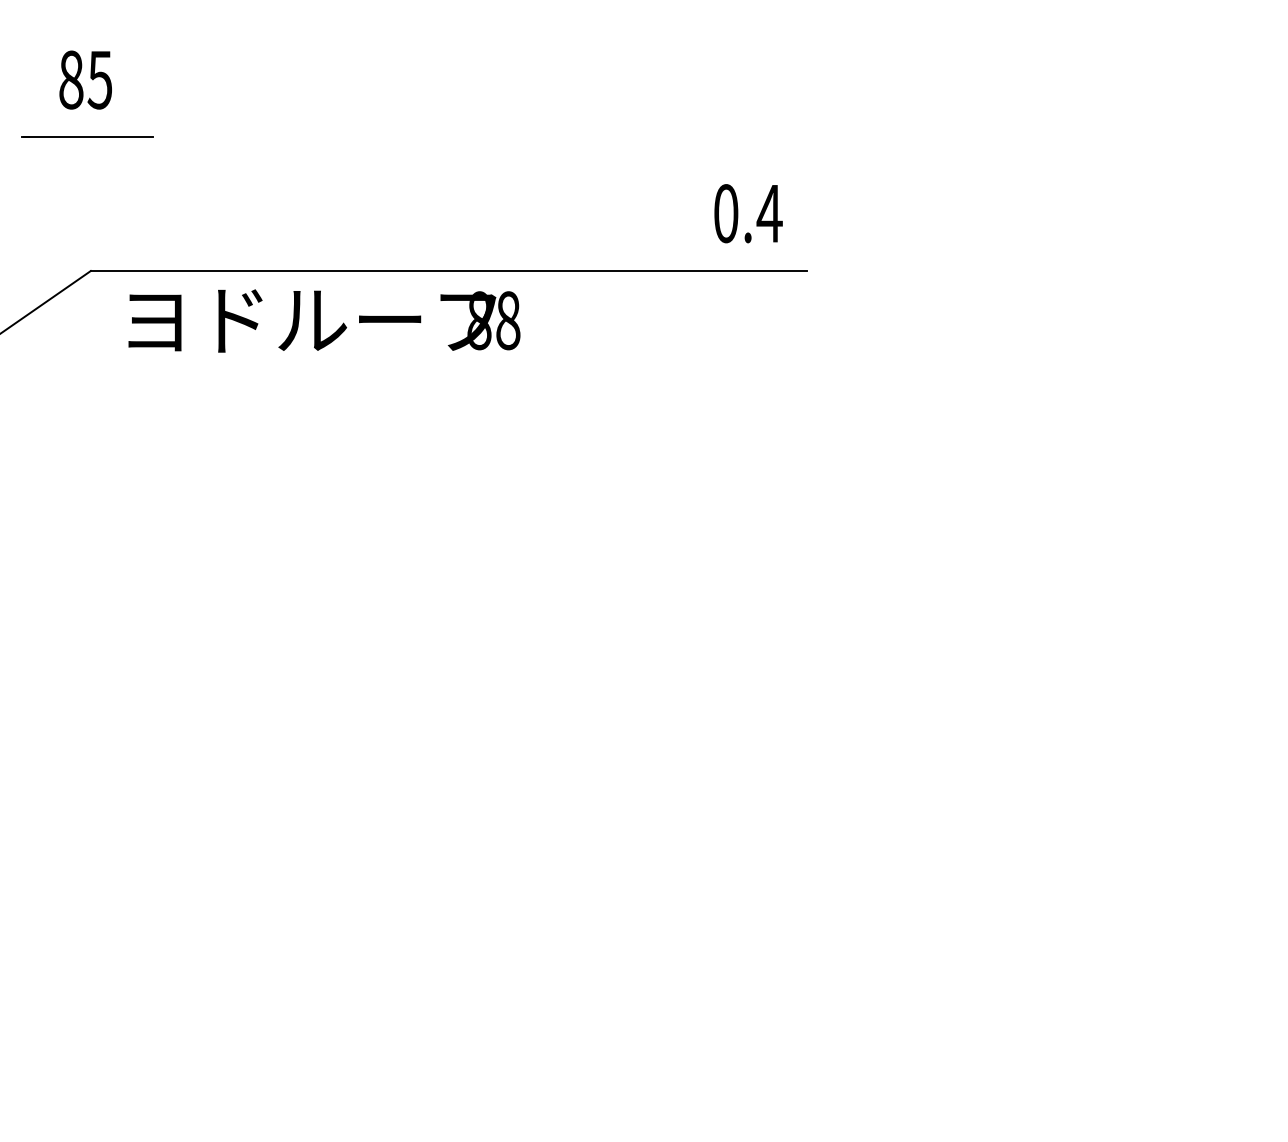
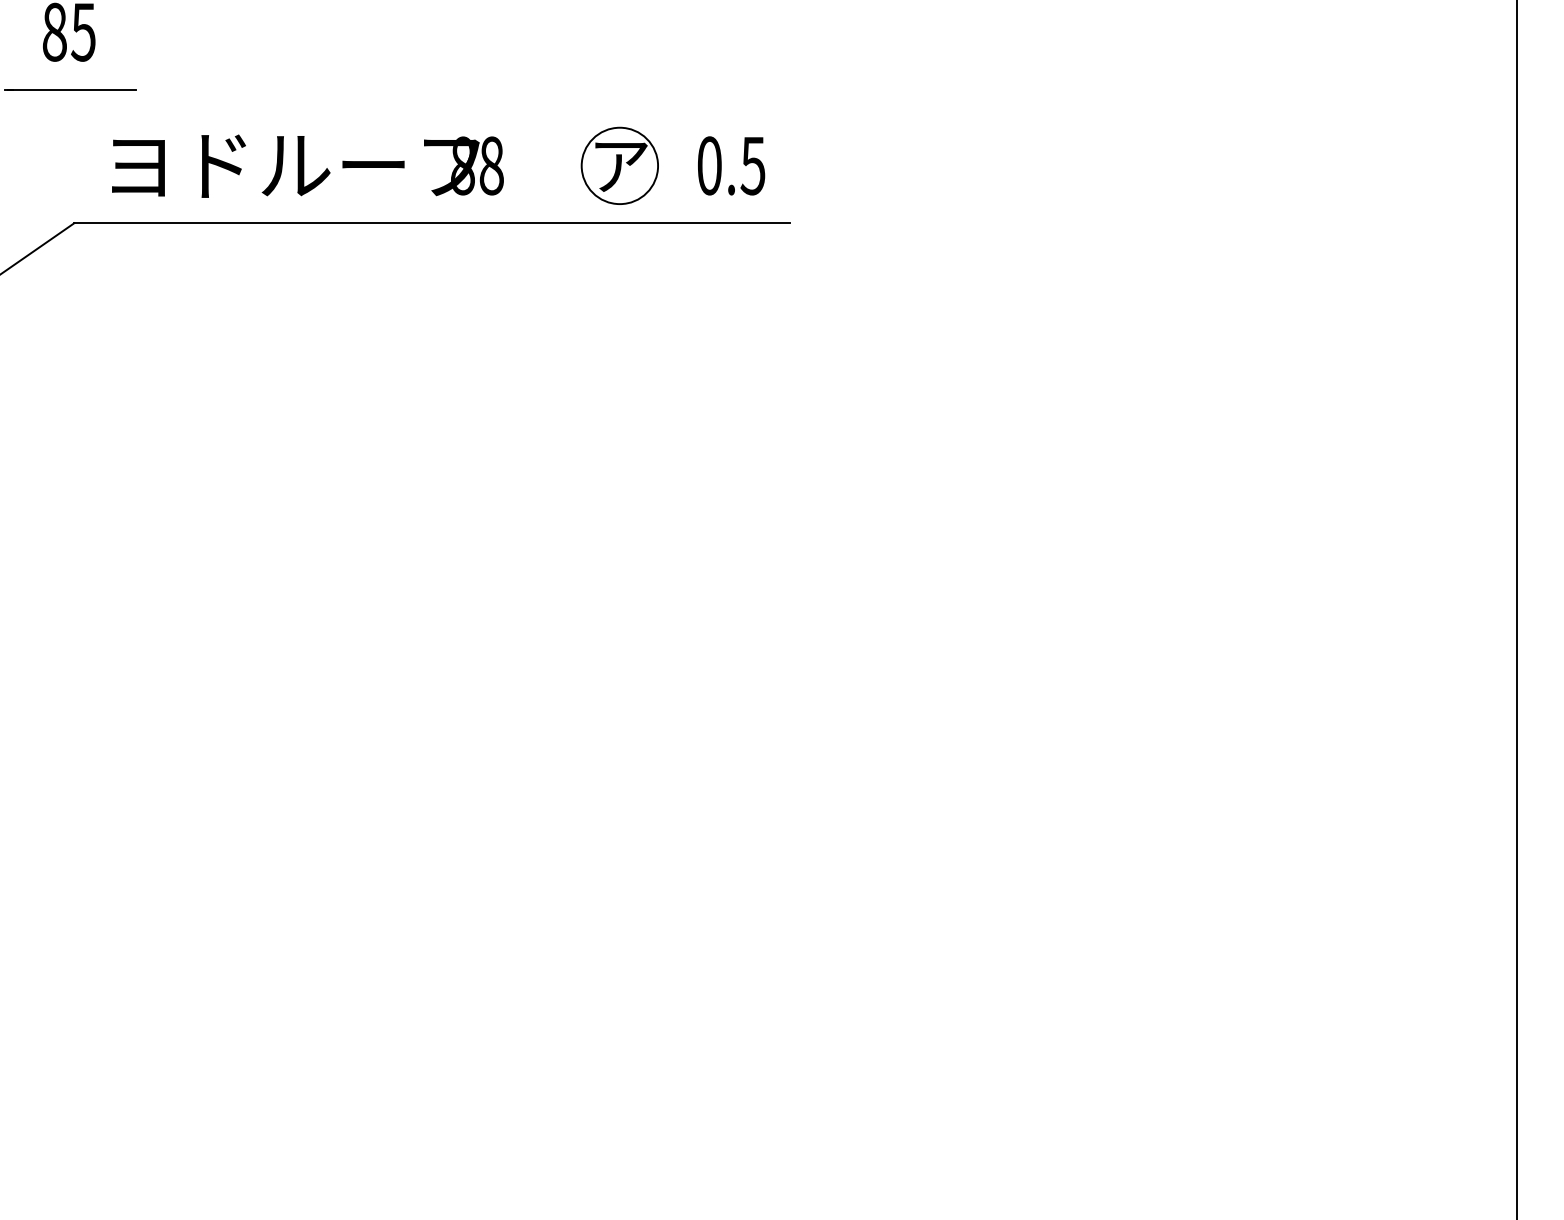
part: (636, 213) -> (619, 165), added
text: (770, 214) -> (753, 166), 0.4 -> 0.5
text: (324, 320) -> (307, 165), moved

